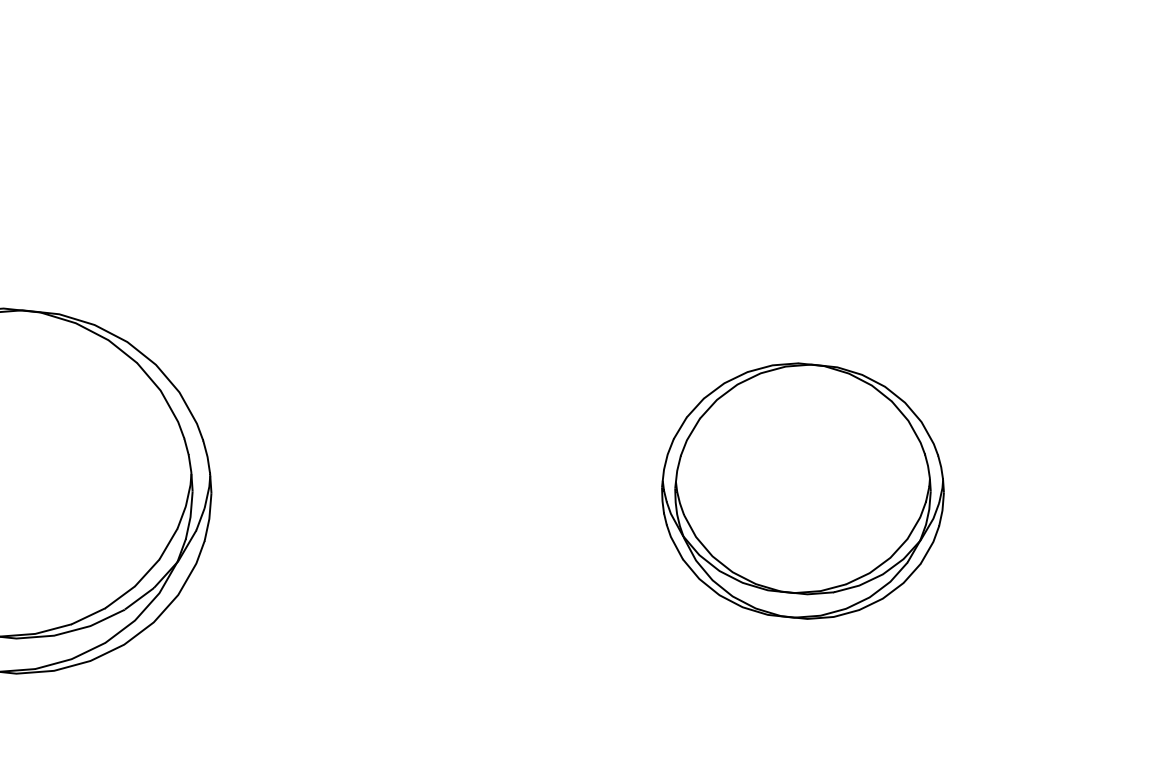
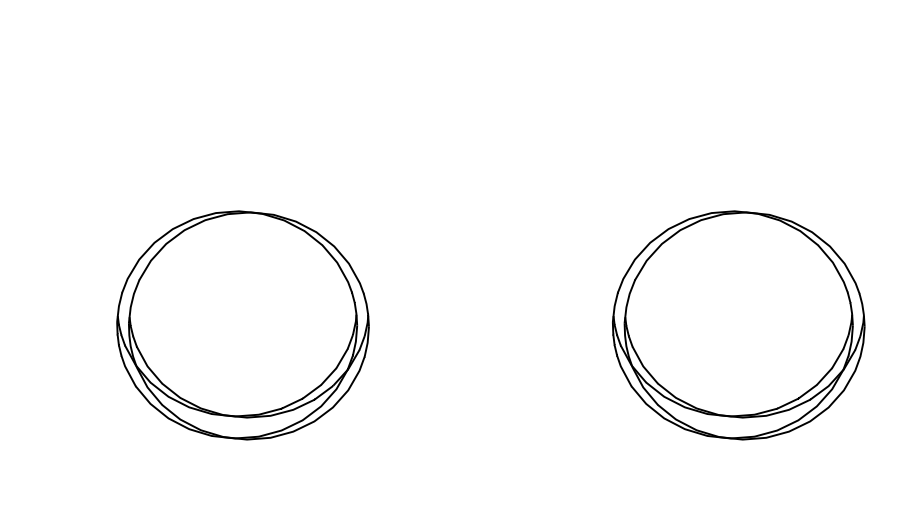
part: (802, 491) -> (738, 325), size x1.43

